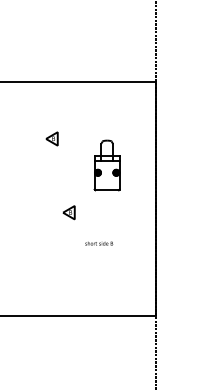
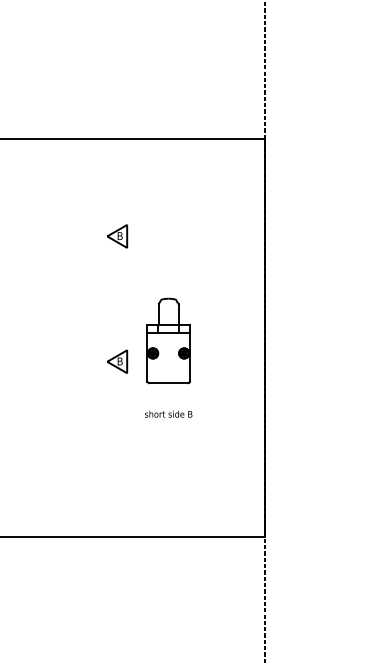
part: (51, 138) -> (116, 235), moved
part: (106, 165) -> (167, 340), moved

